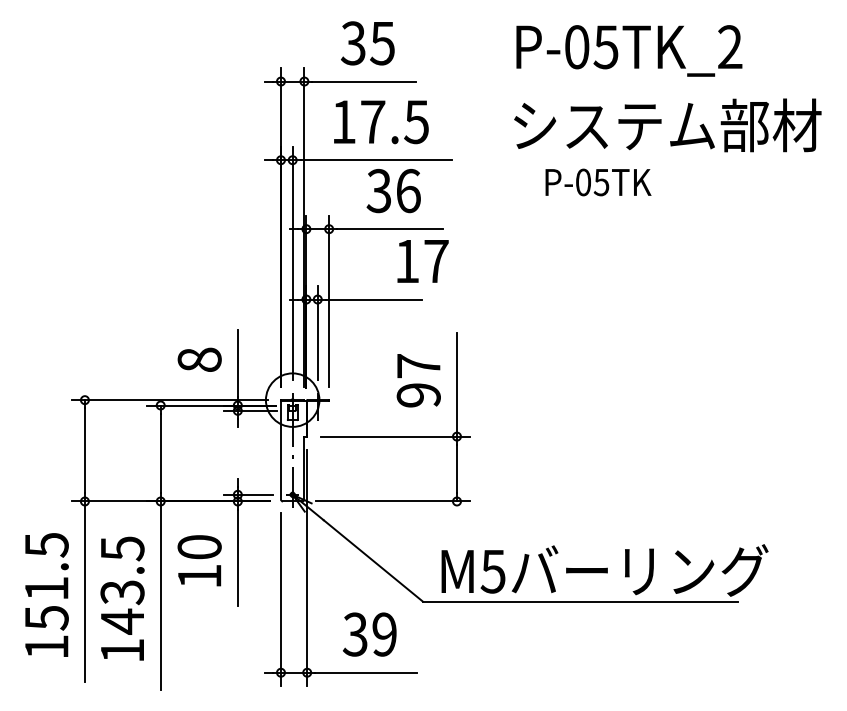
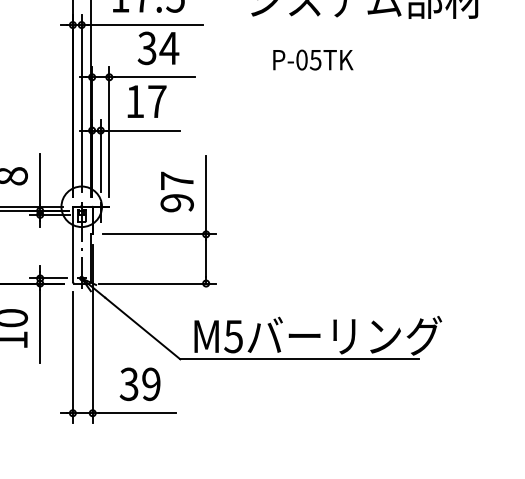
text: (598, 182) -> (313, 60), moved
text: (408, 190) -> (169, 47), 36 -> 34
text: (422, 261) -> (146, 101), moved

